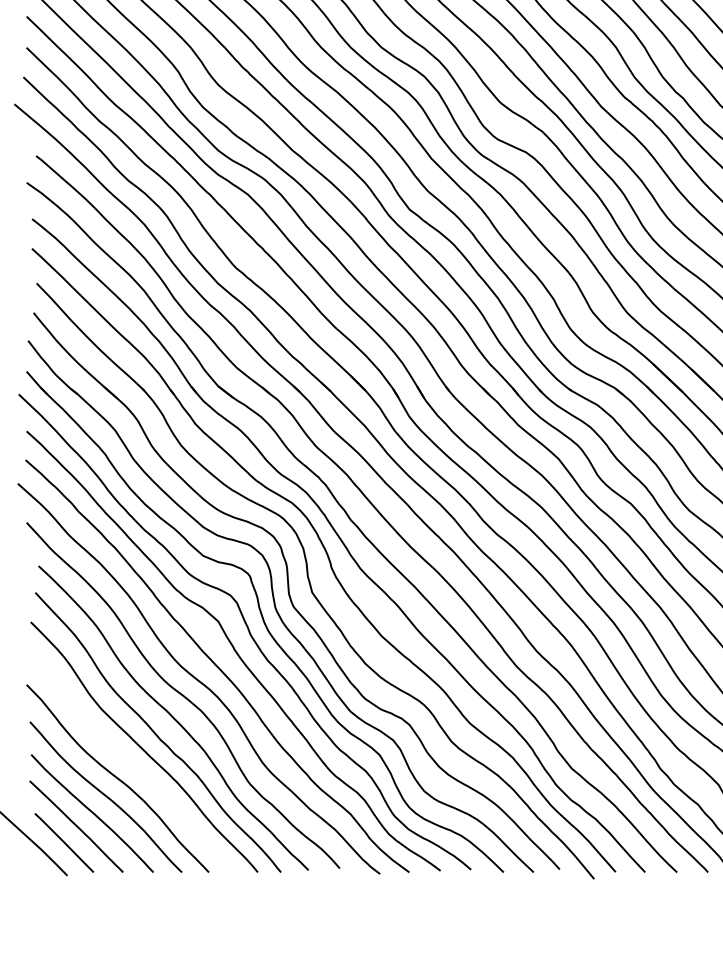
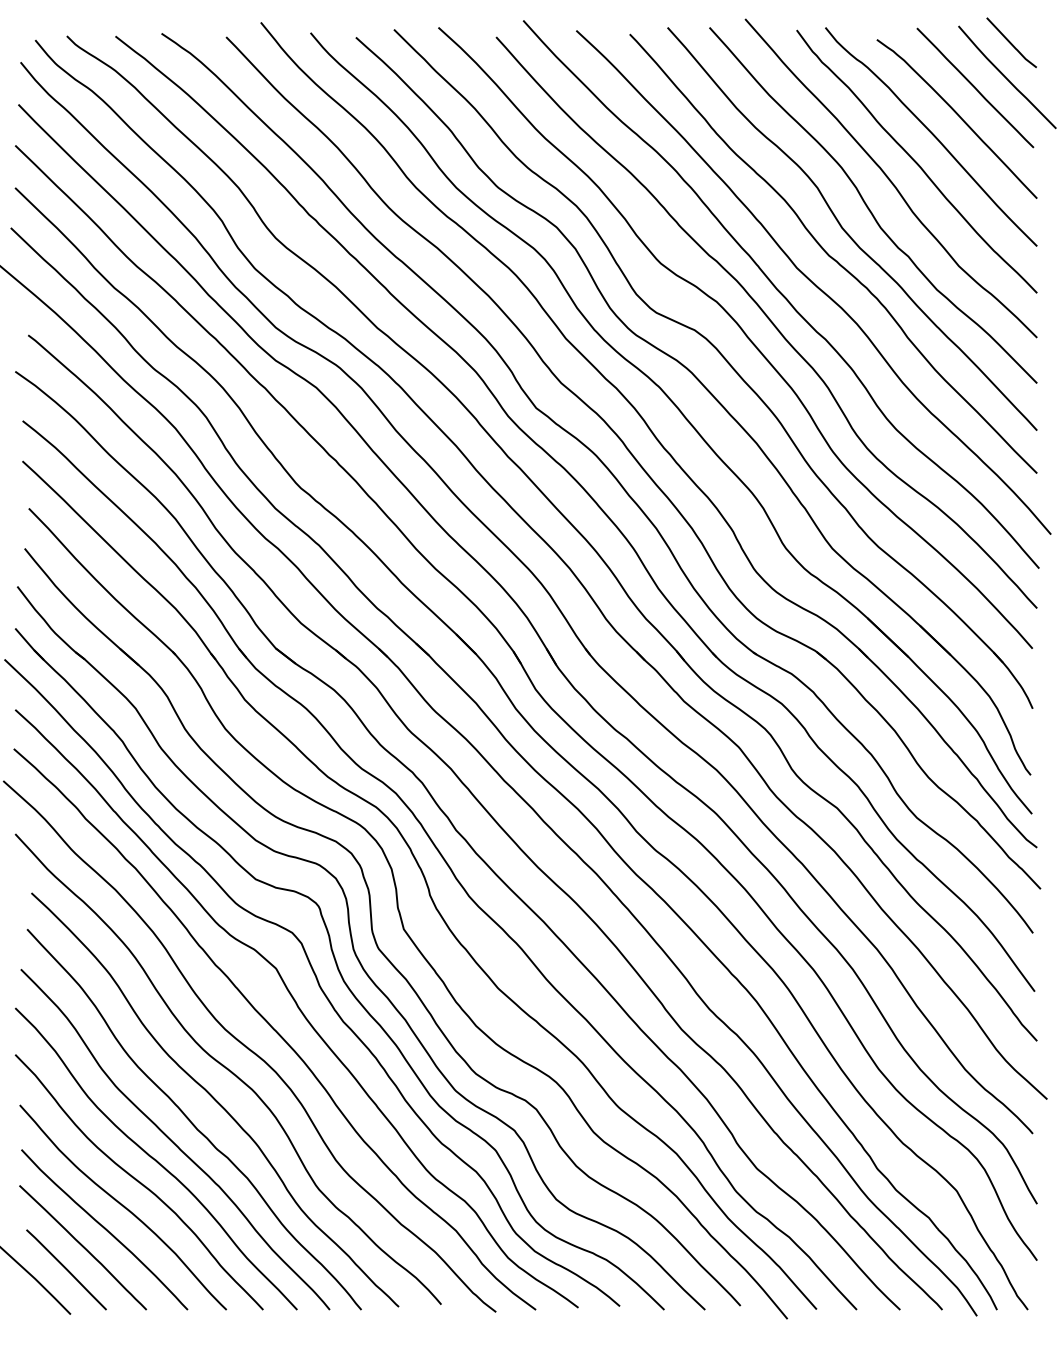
curve: (129, 761) -> (154, 1158), added

